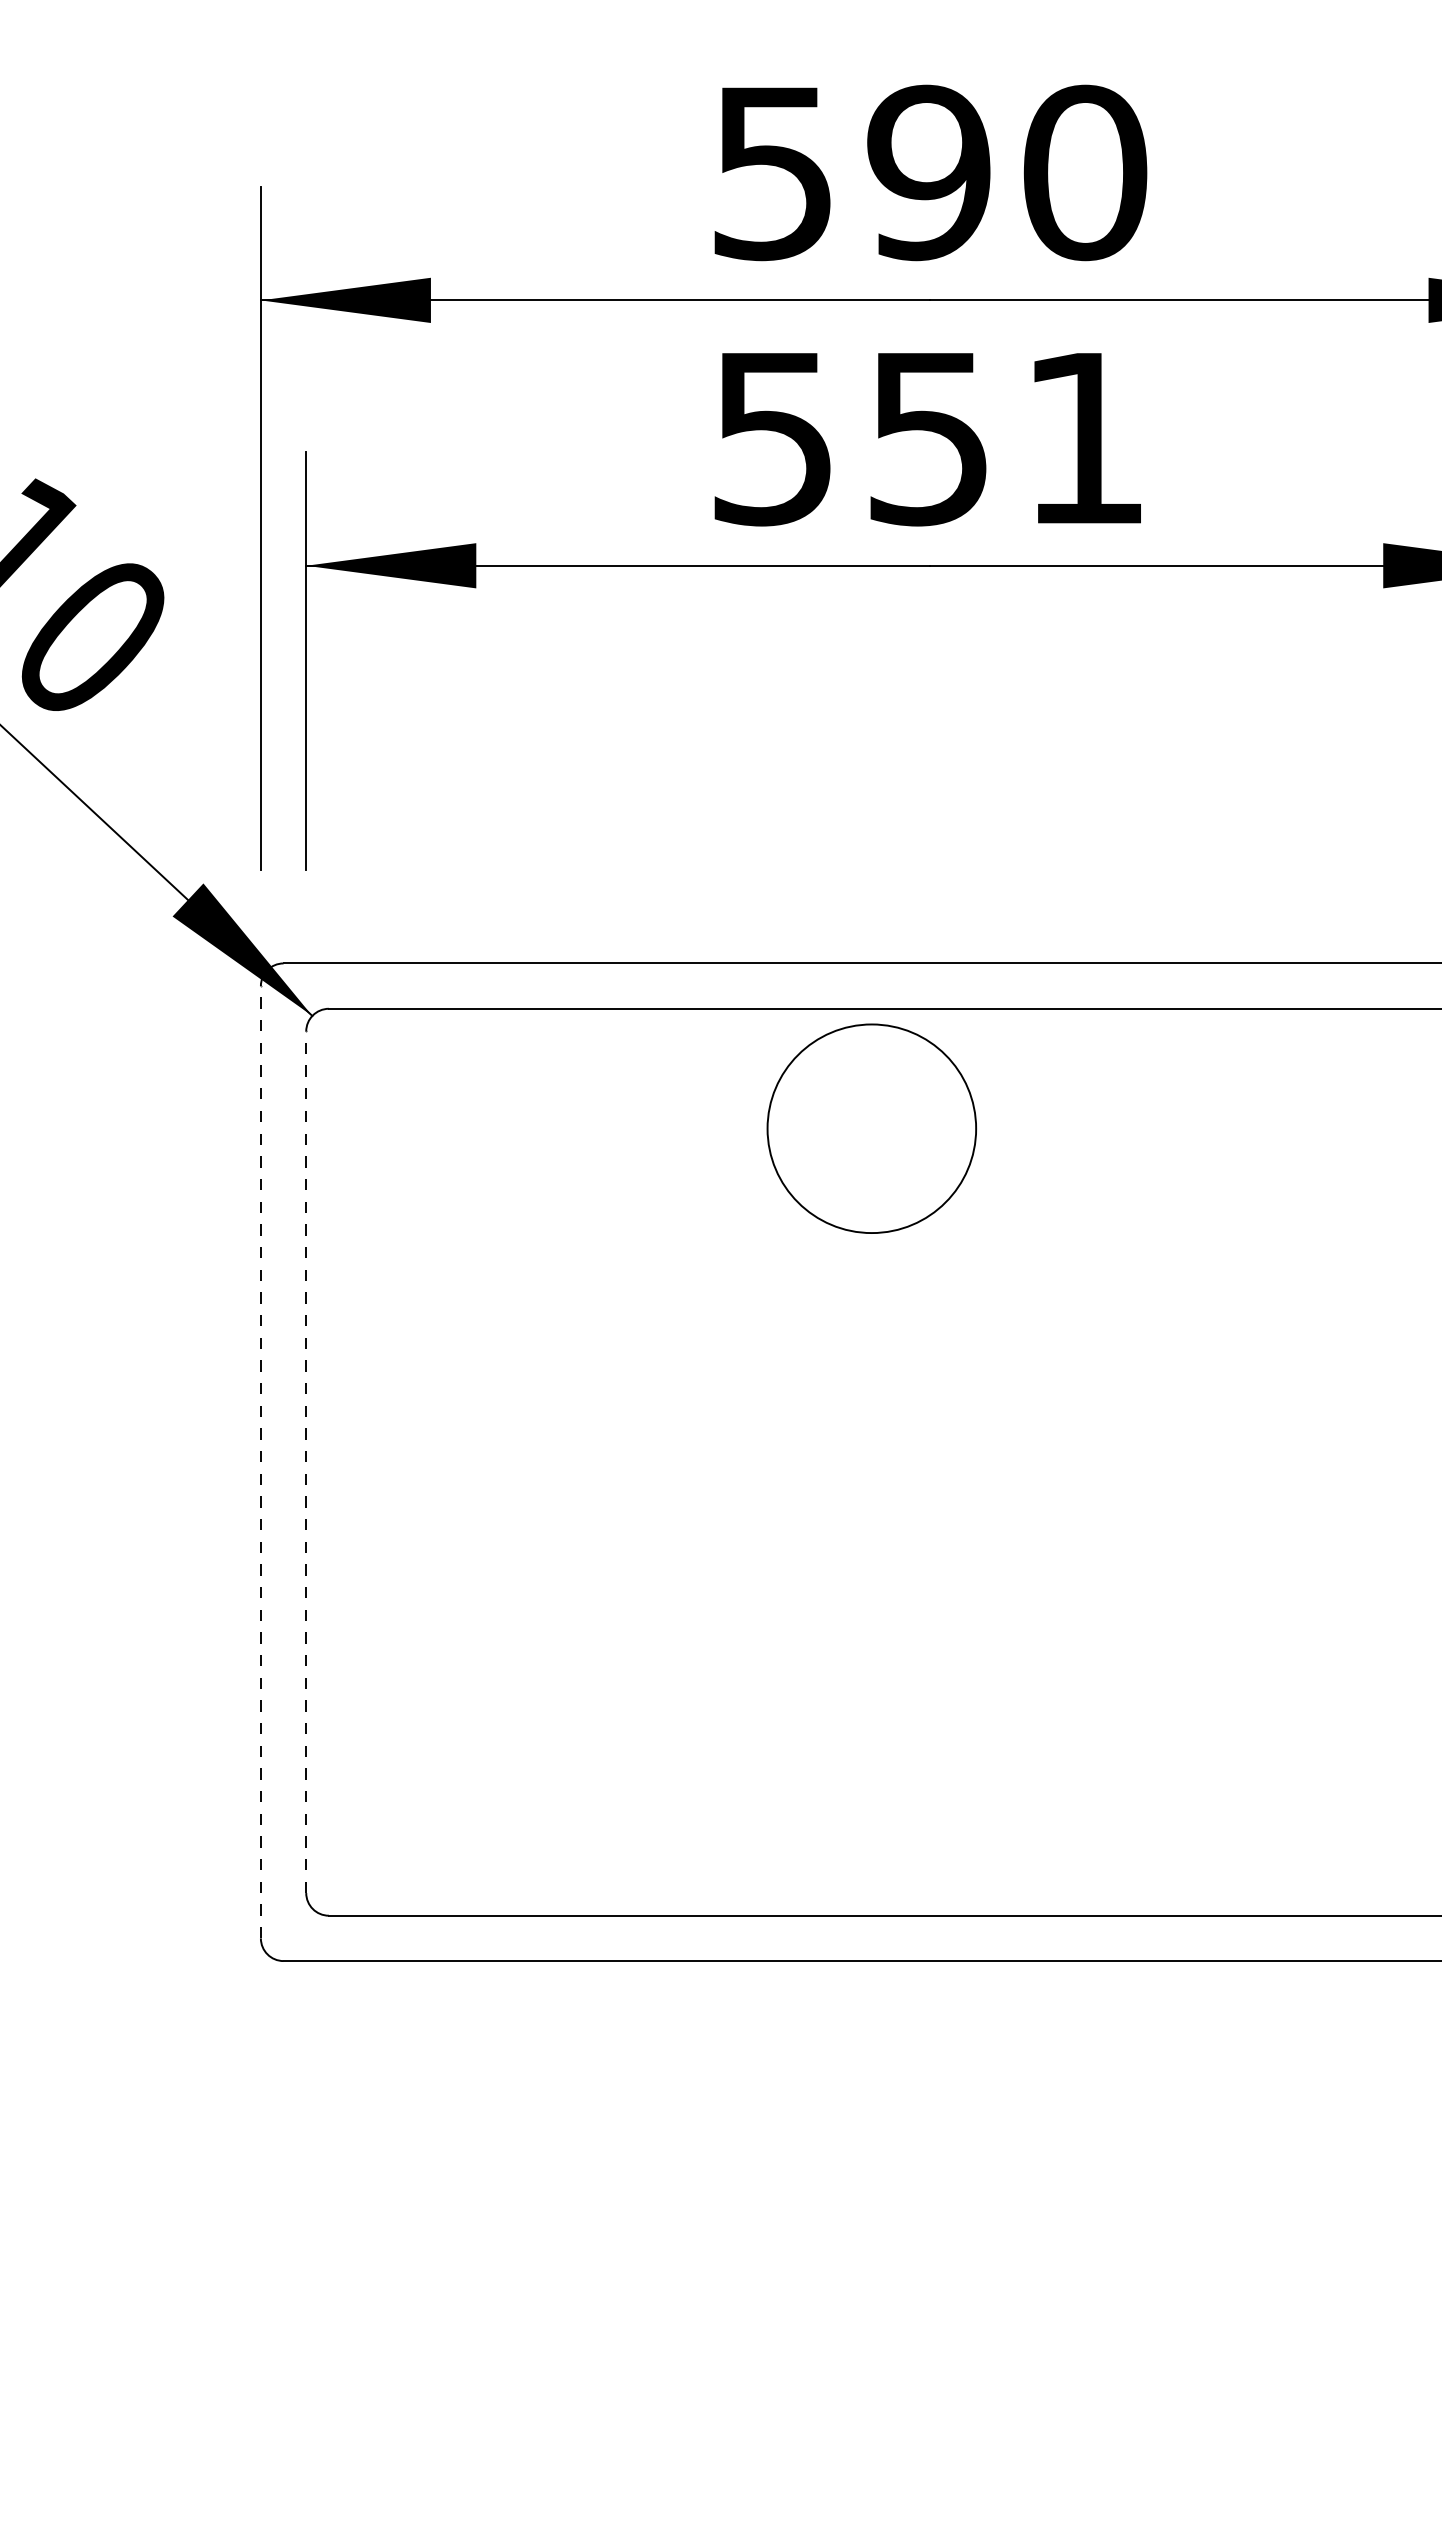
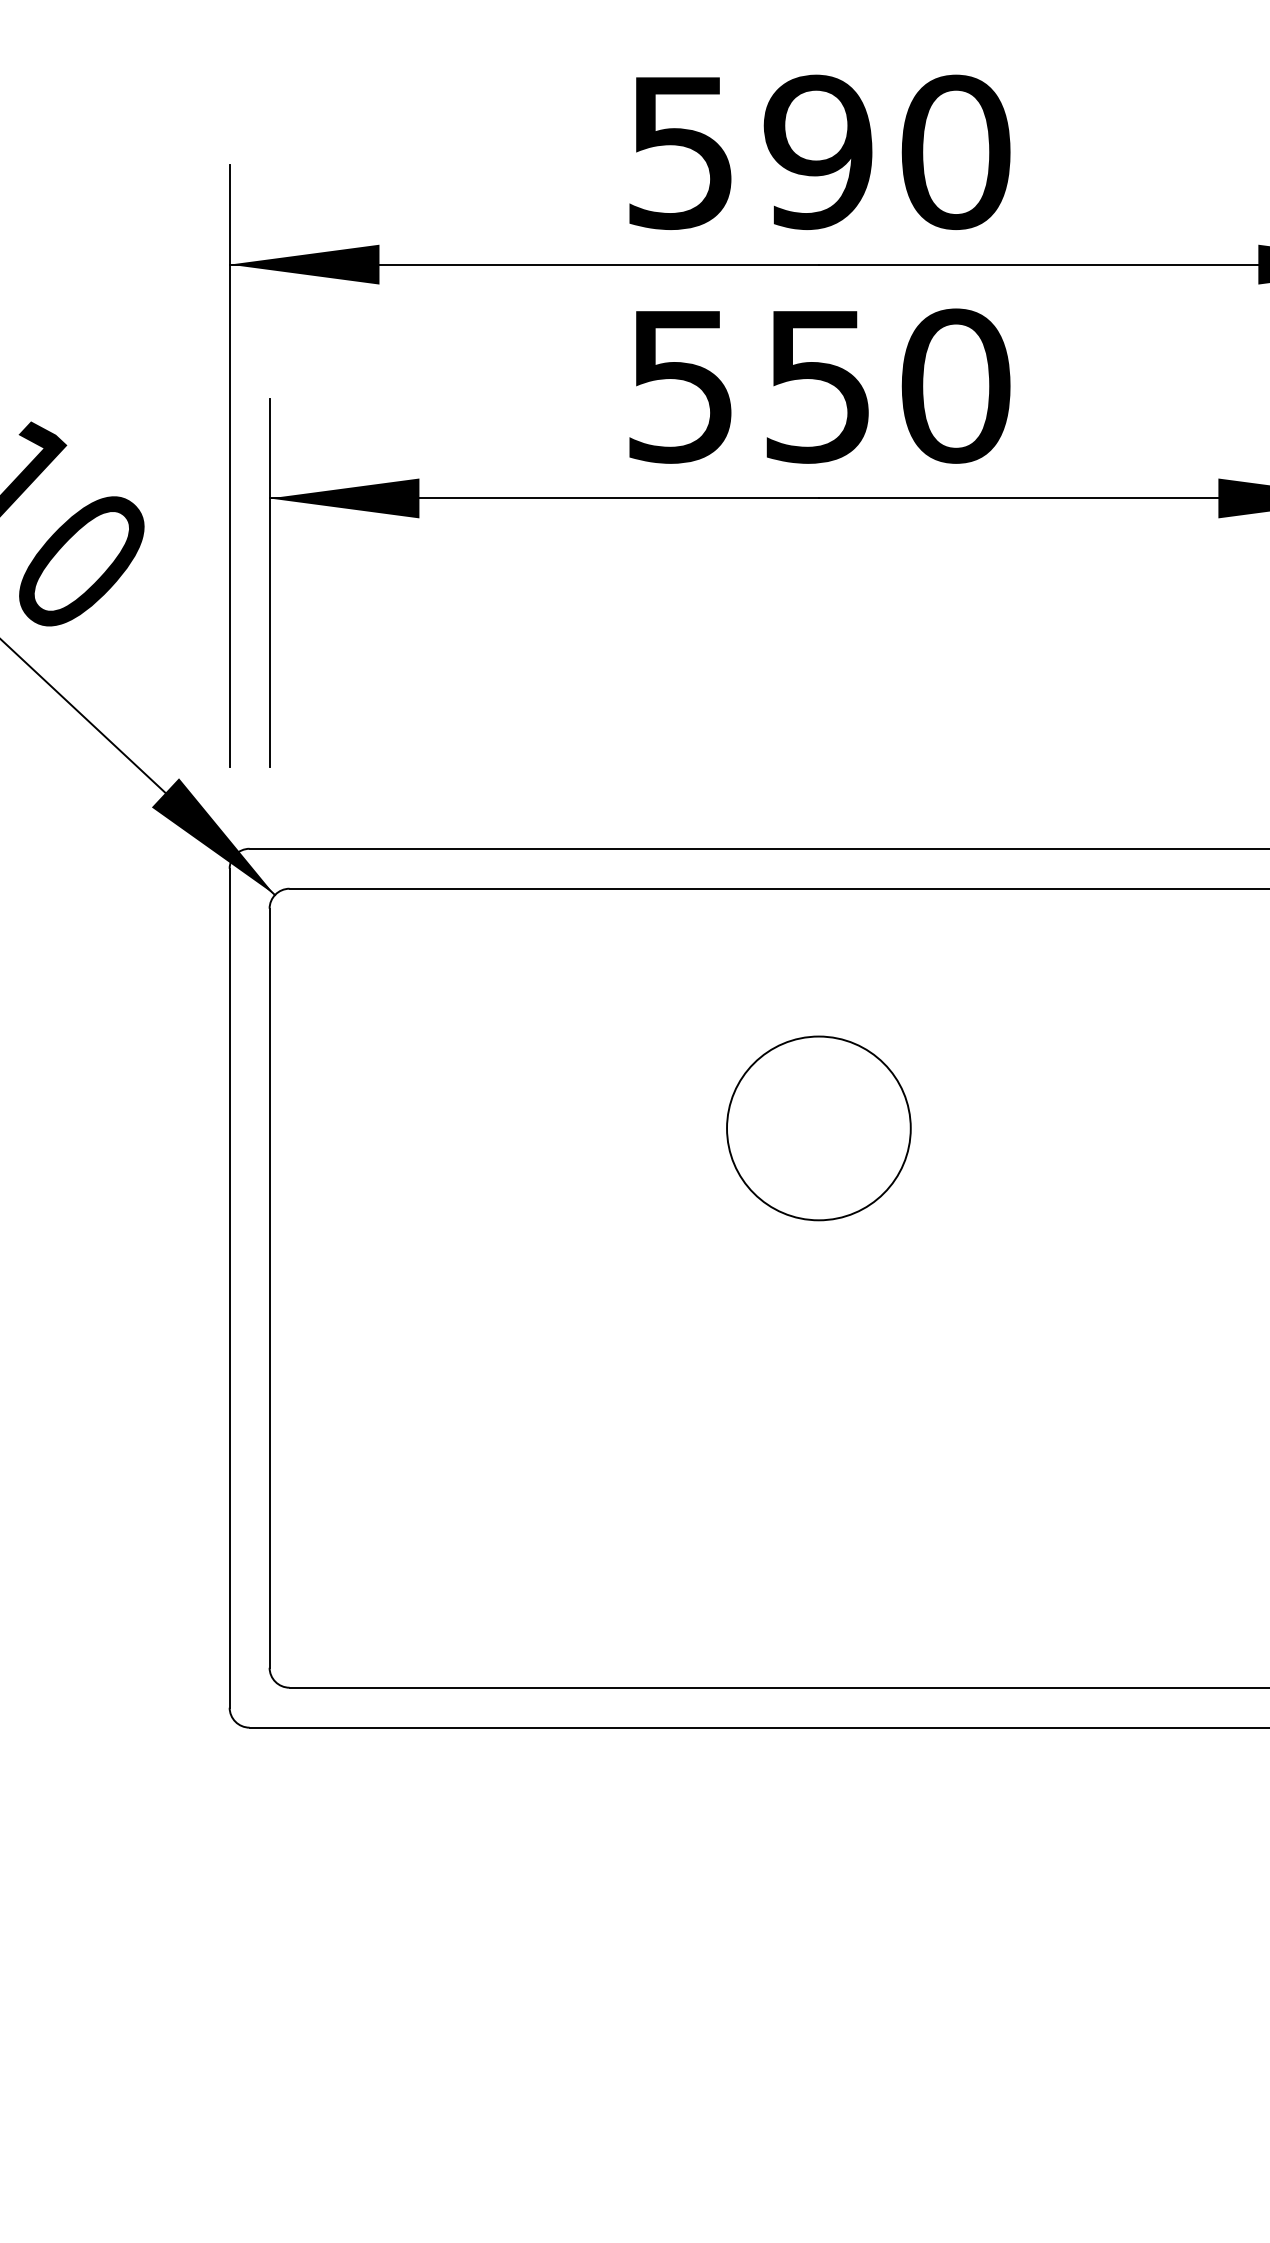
text: (1084, 437) -> (955, 385), 551 -> 550
circle: (871, 1128) -> (818, 1128), moved
line: (260, 1461) -> (229, 1287), dashed -> solid
line: (306, 1462) -> (269, 1288), dashed -> solid

